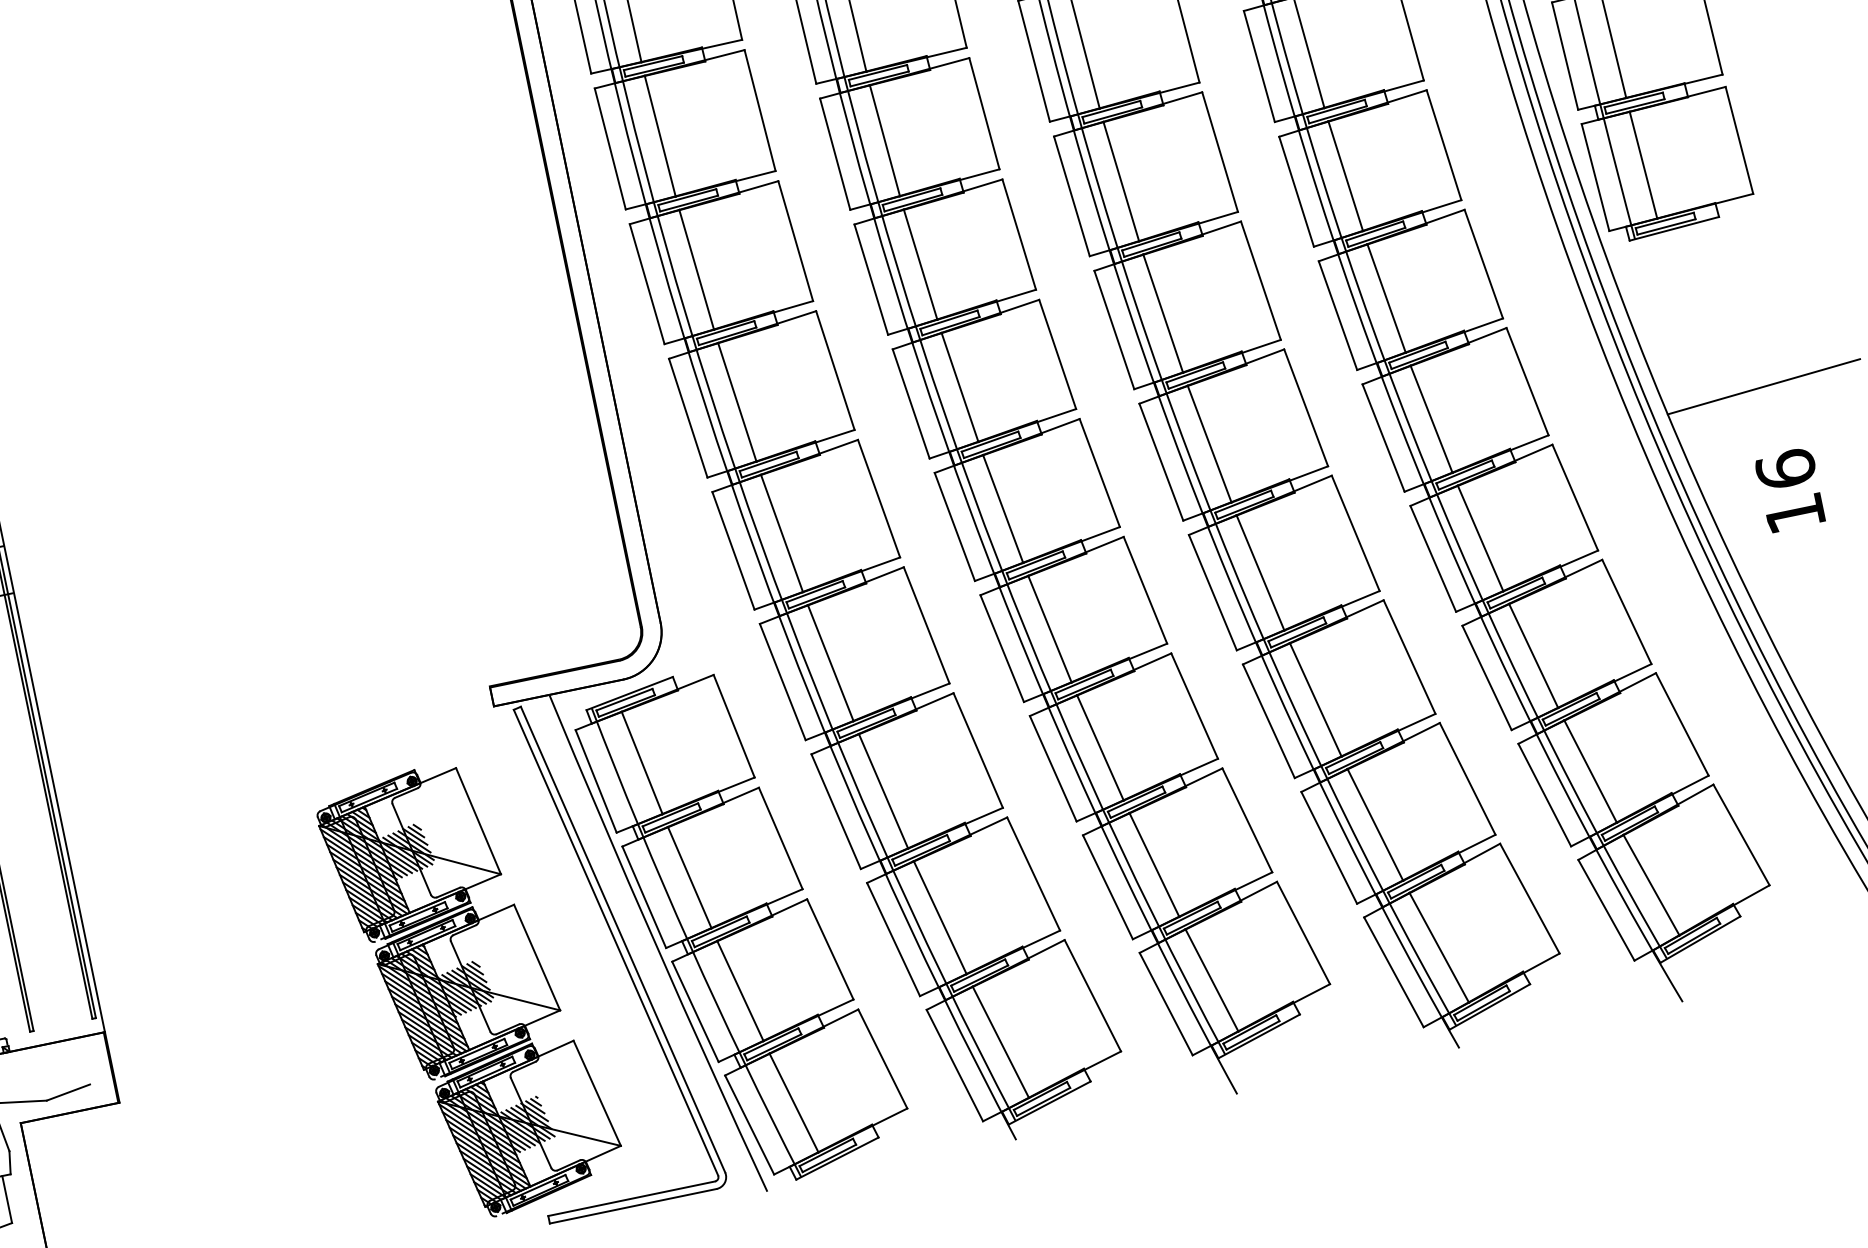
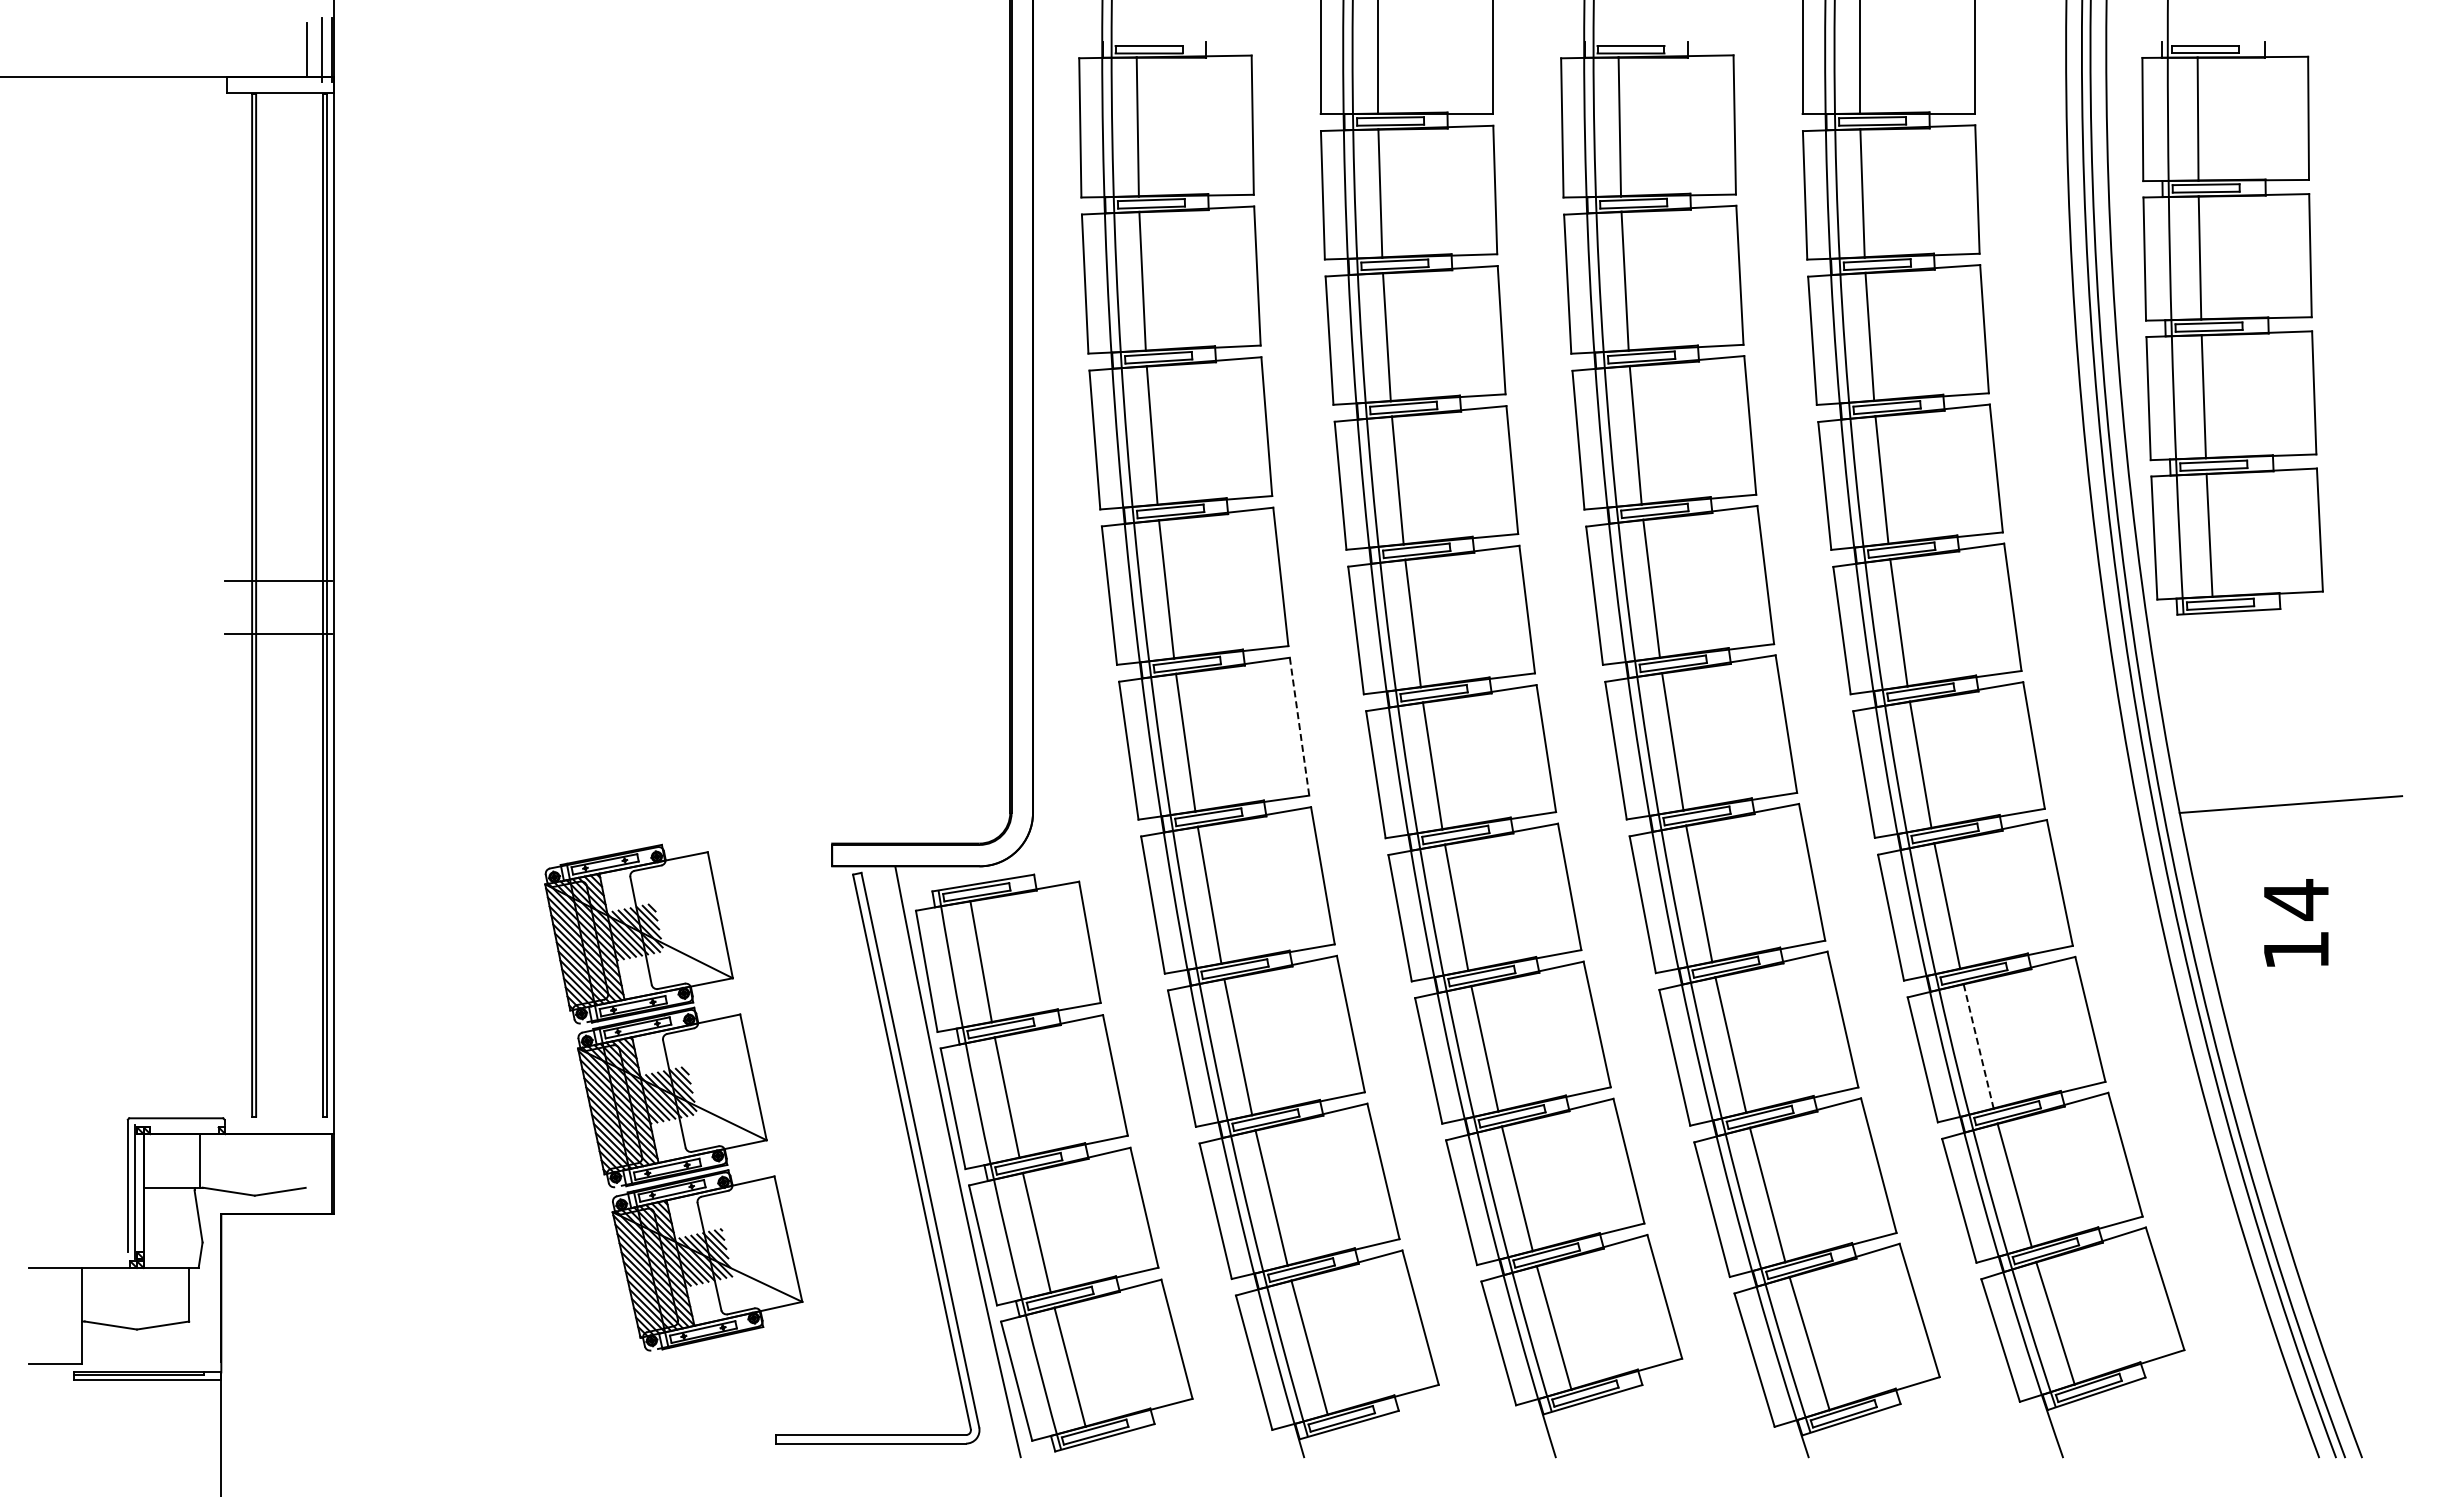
text: (1786, 469) -> (2296, 899), 16 -> 14
line: (878, 498) -> (1299, 726), solid -> dashed
line: (1533, 655) -> (1978, 1045), solid -> dashed
part: (470, 989) -> (673, 1097), moved

